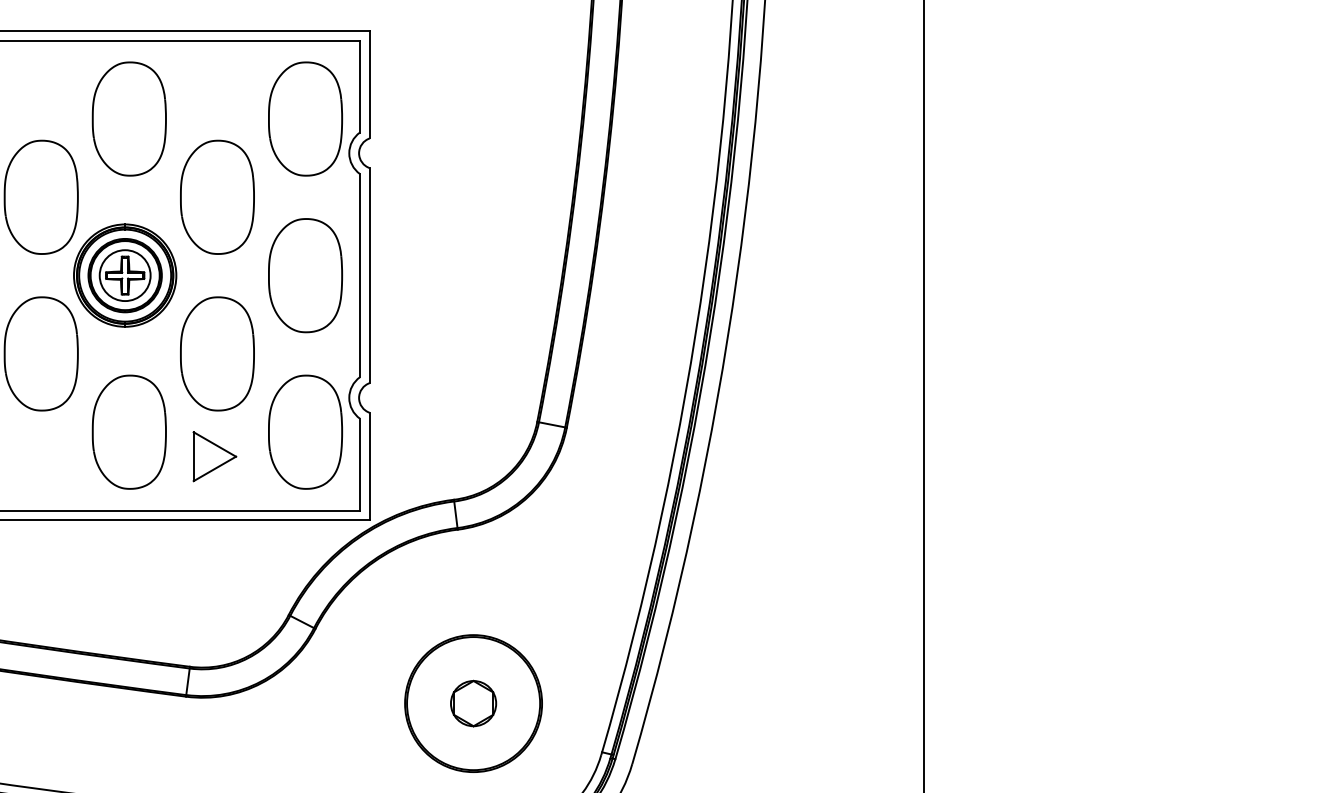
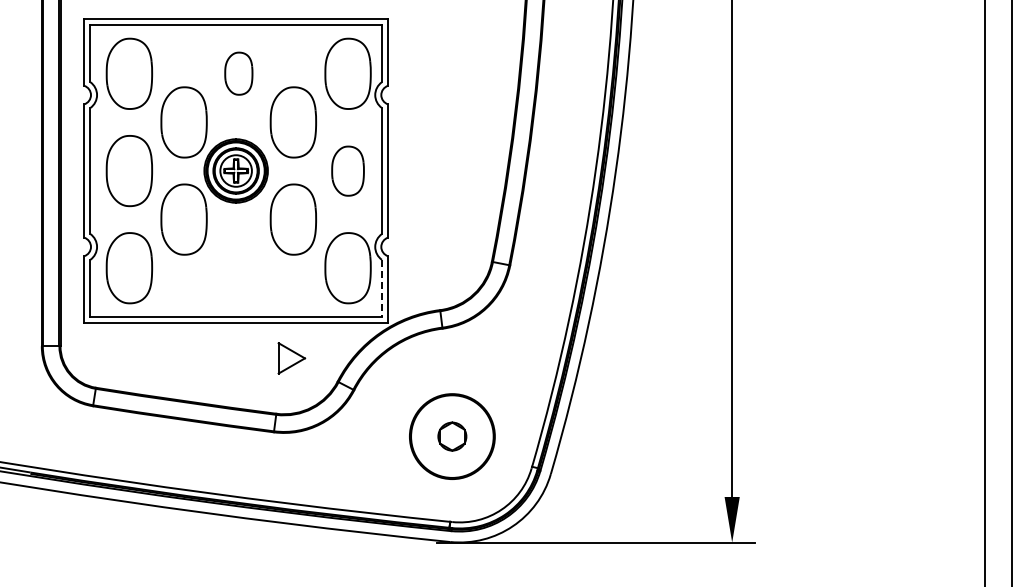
part: (128, 118) -> (238, 73), size x0.6
part: (304, 276) -> (347, 171), size x0.7
part: (128, 432) -> (238, 268), removed
part: (214, 456) -> (291, 358), moved
line: (359, 464) -> (381, 288), solid -> dashed

